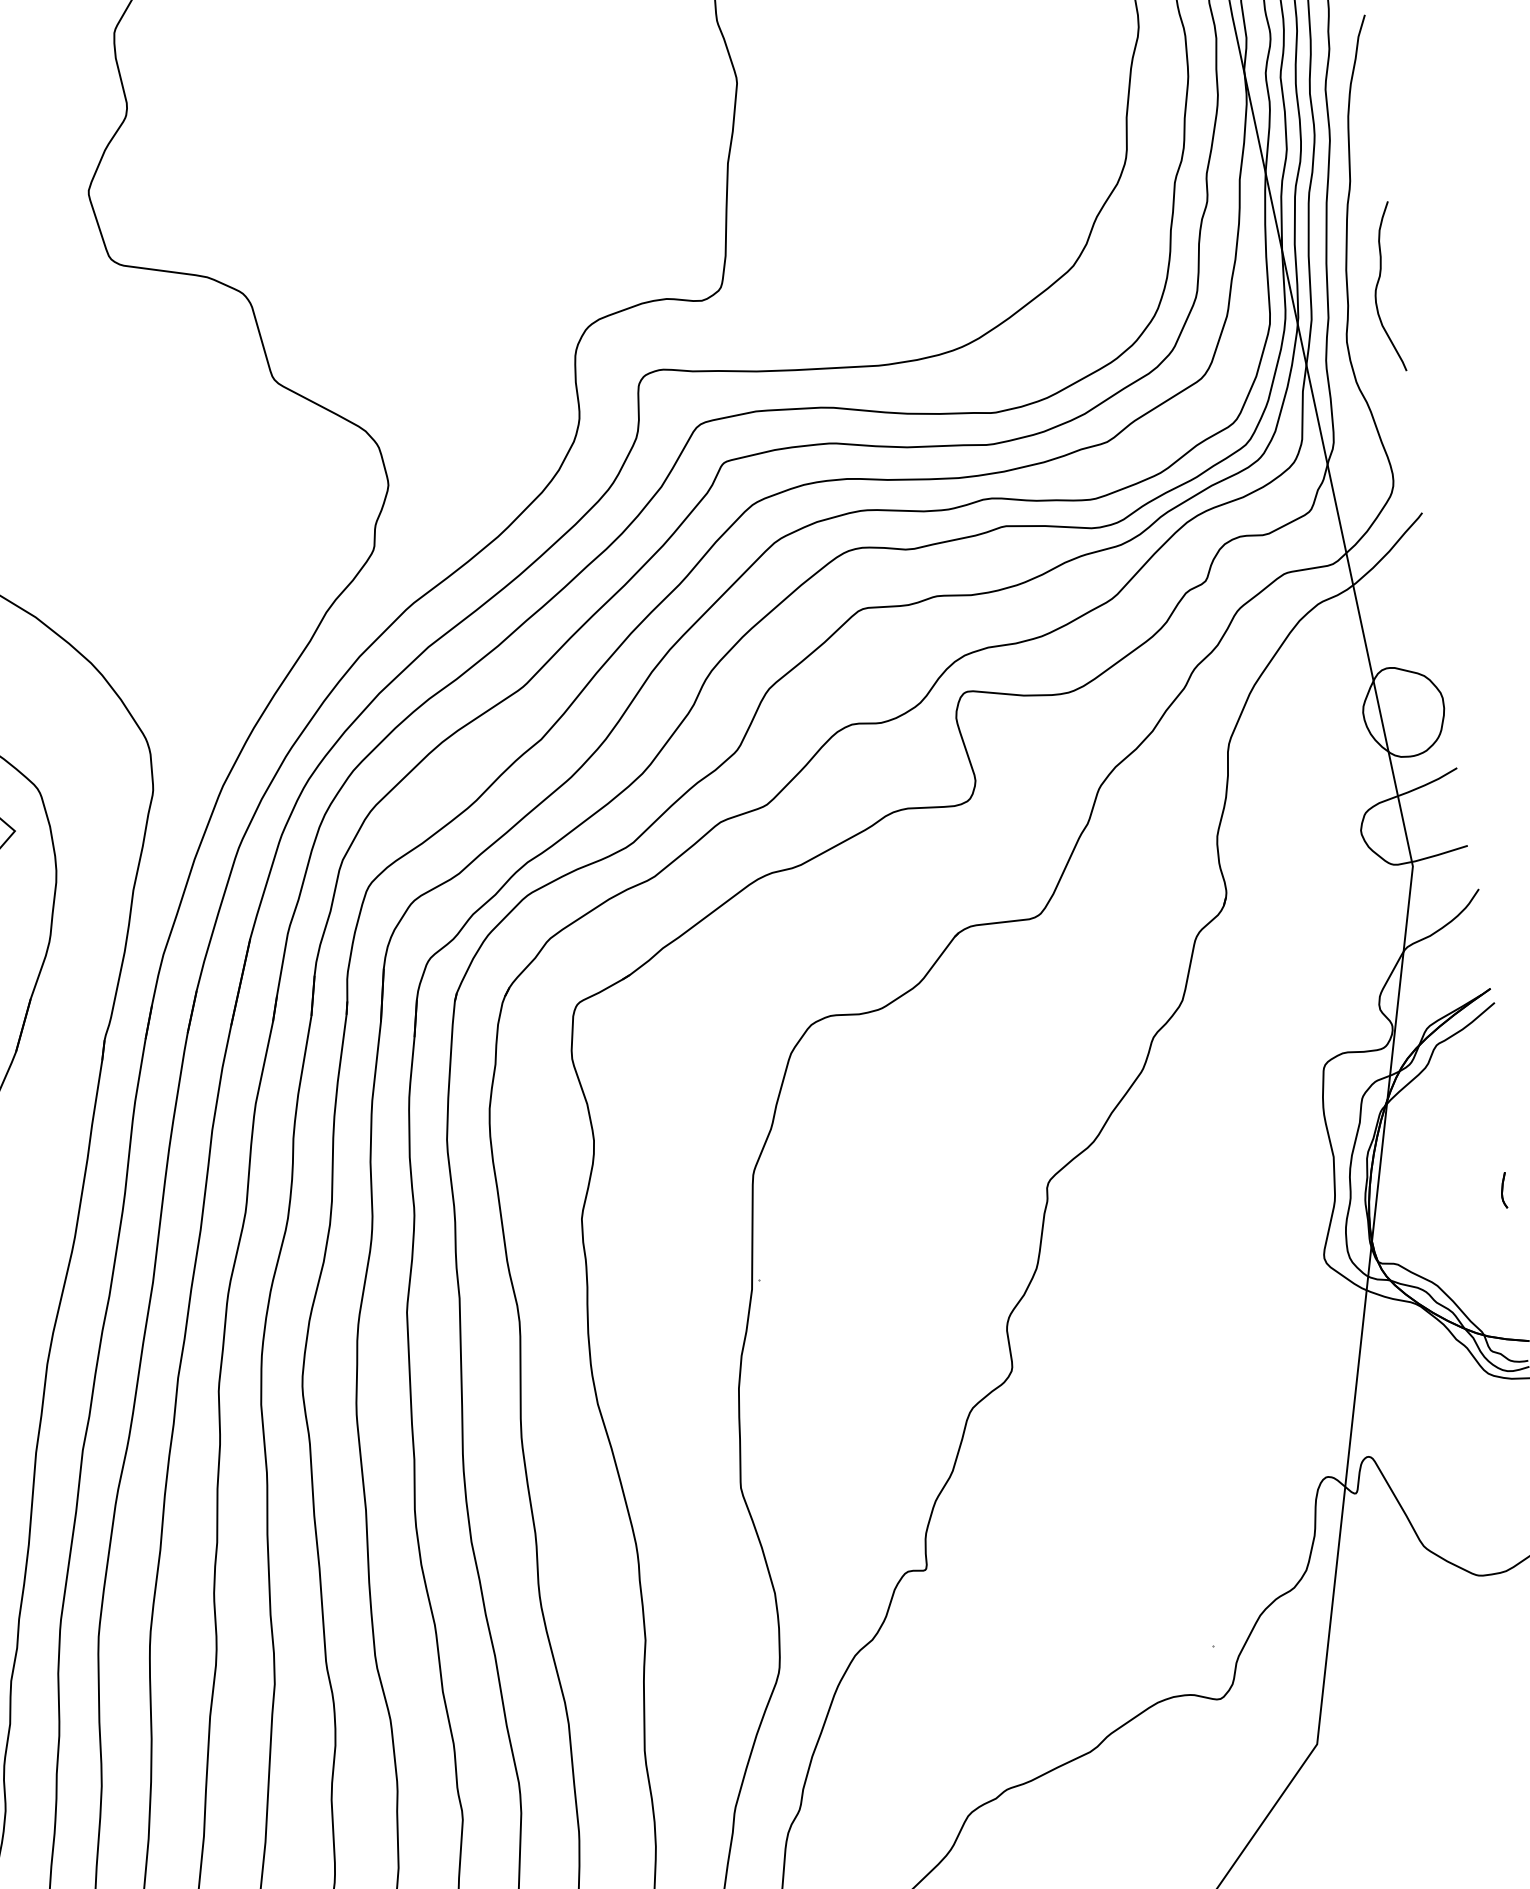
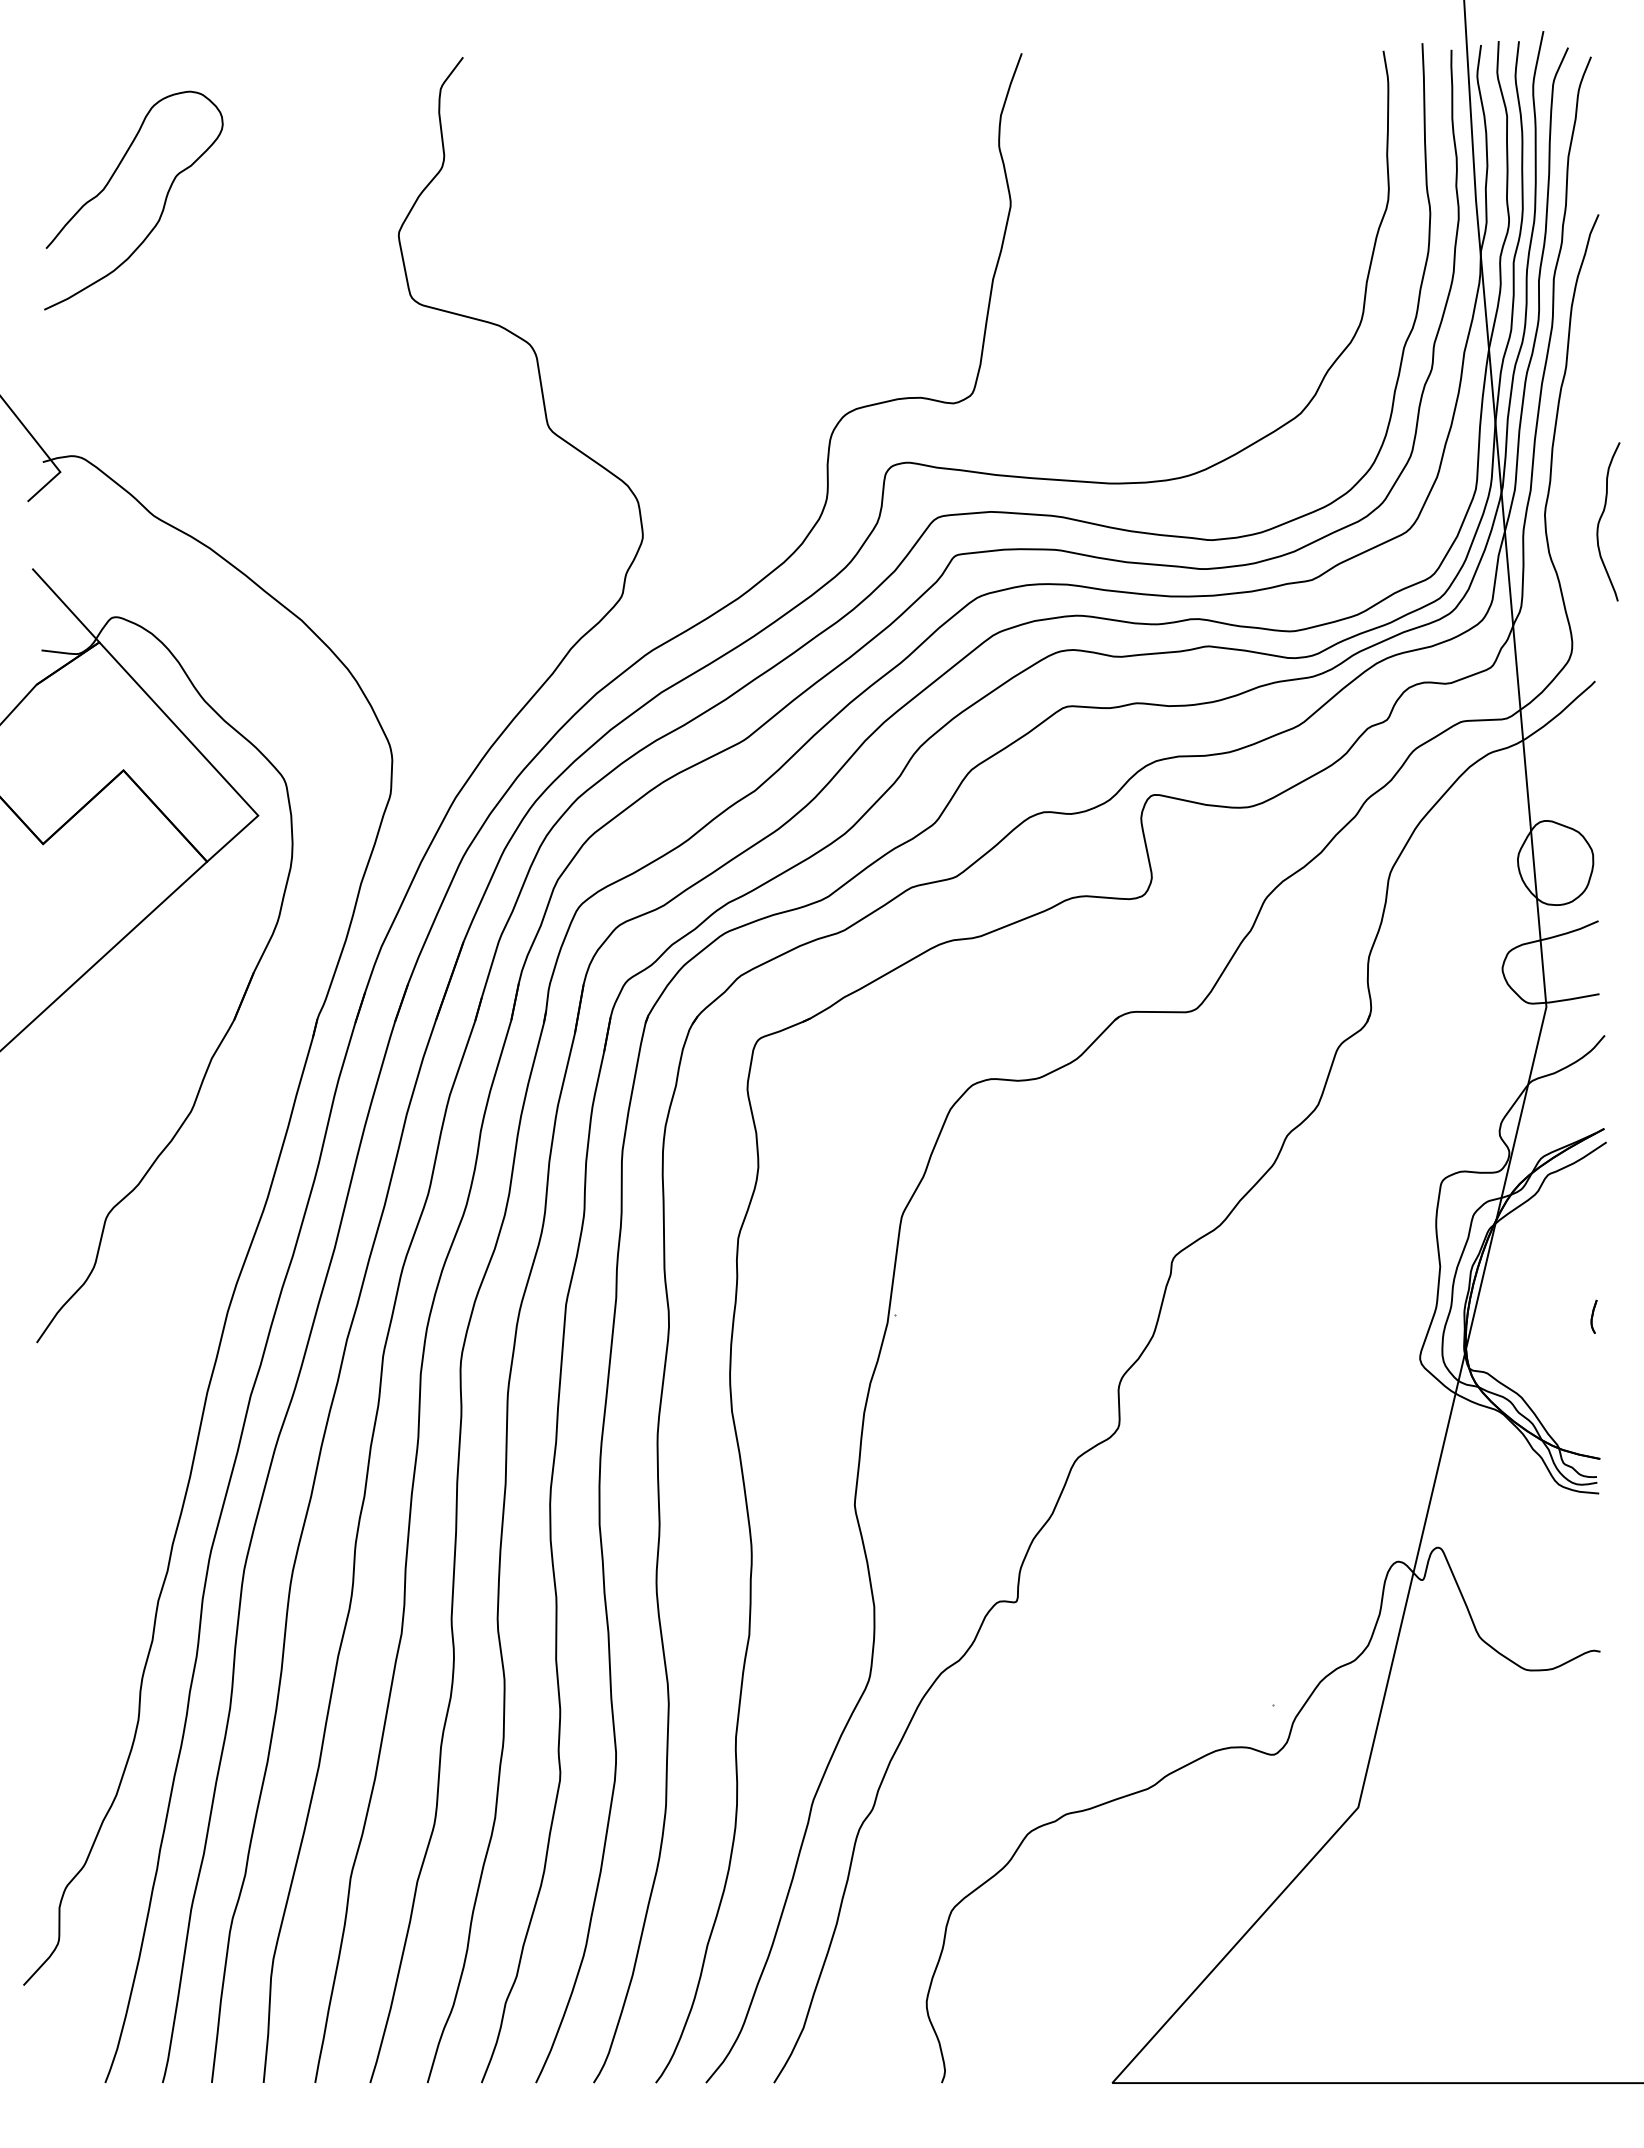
curve: (1378, 284) -> (1601, 518), moved

